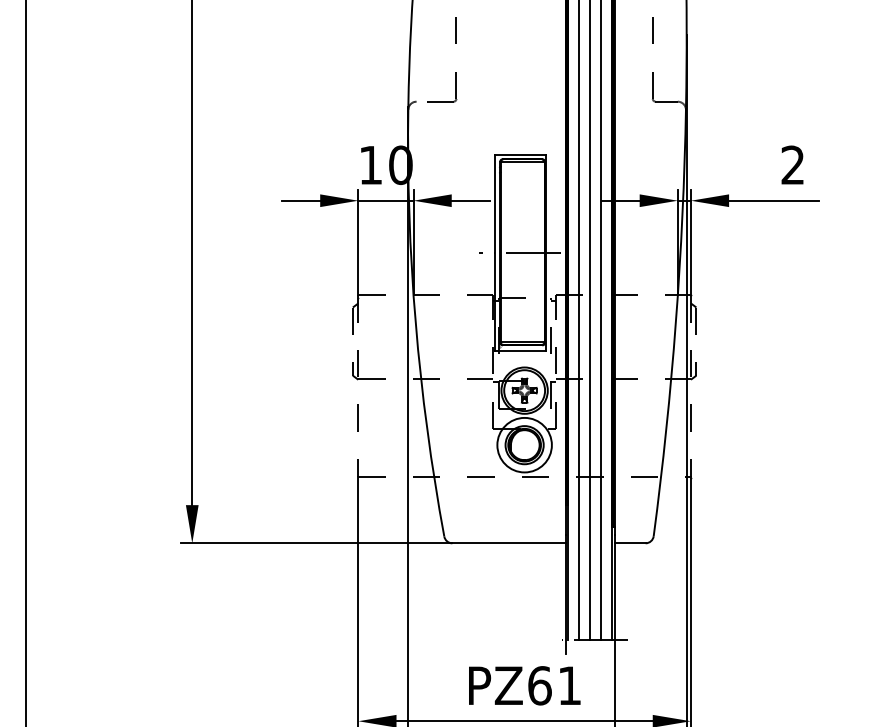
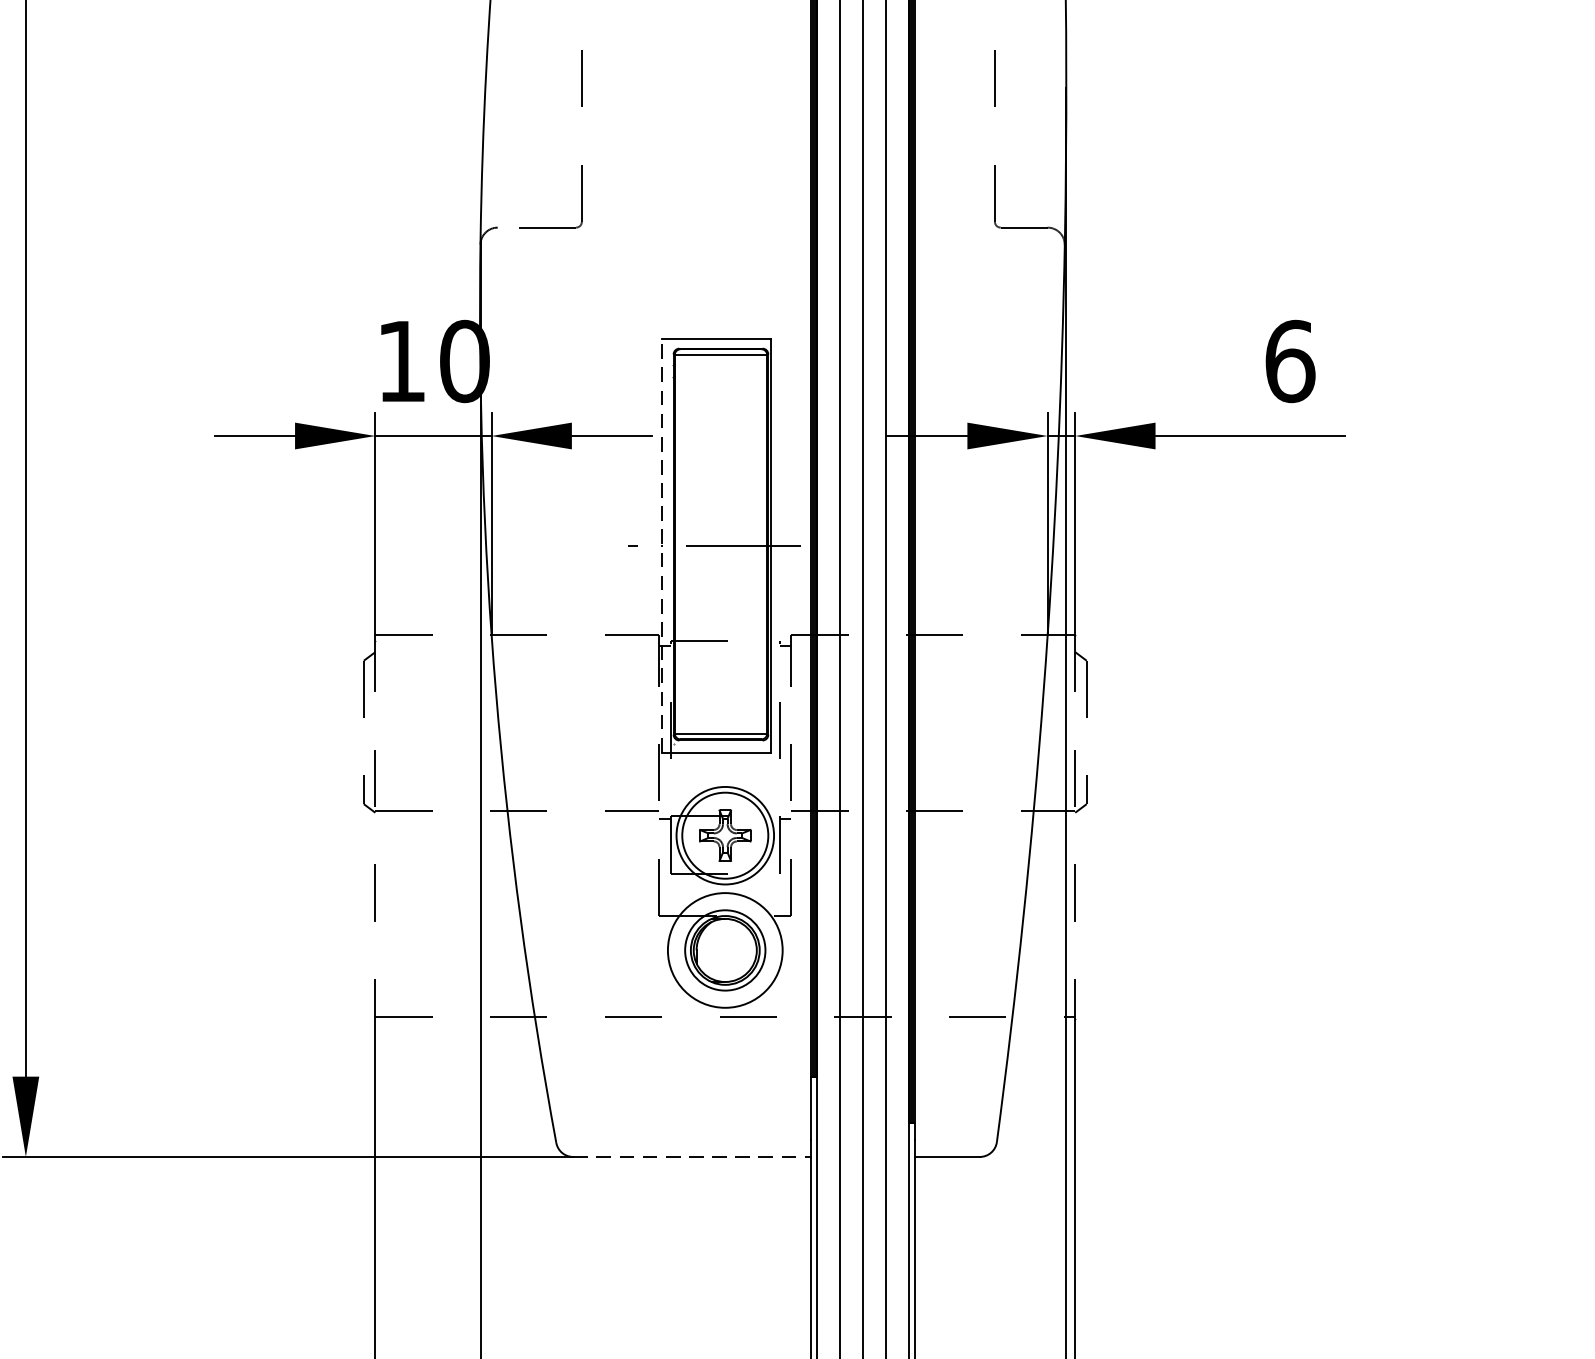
text: (793, 165) -> (1291, 361), 2 -> 6
line: (494, 252) -> (661, 544), solid -> dashed
line: (508, 543) -> (691, 1157), solid -> dashed

